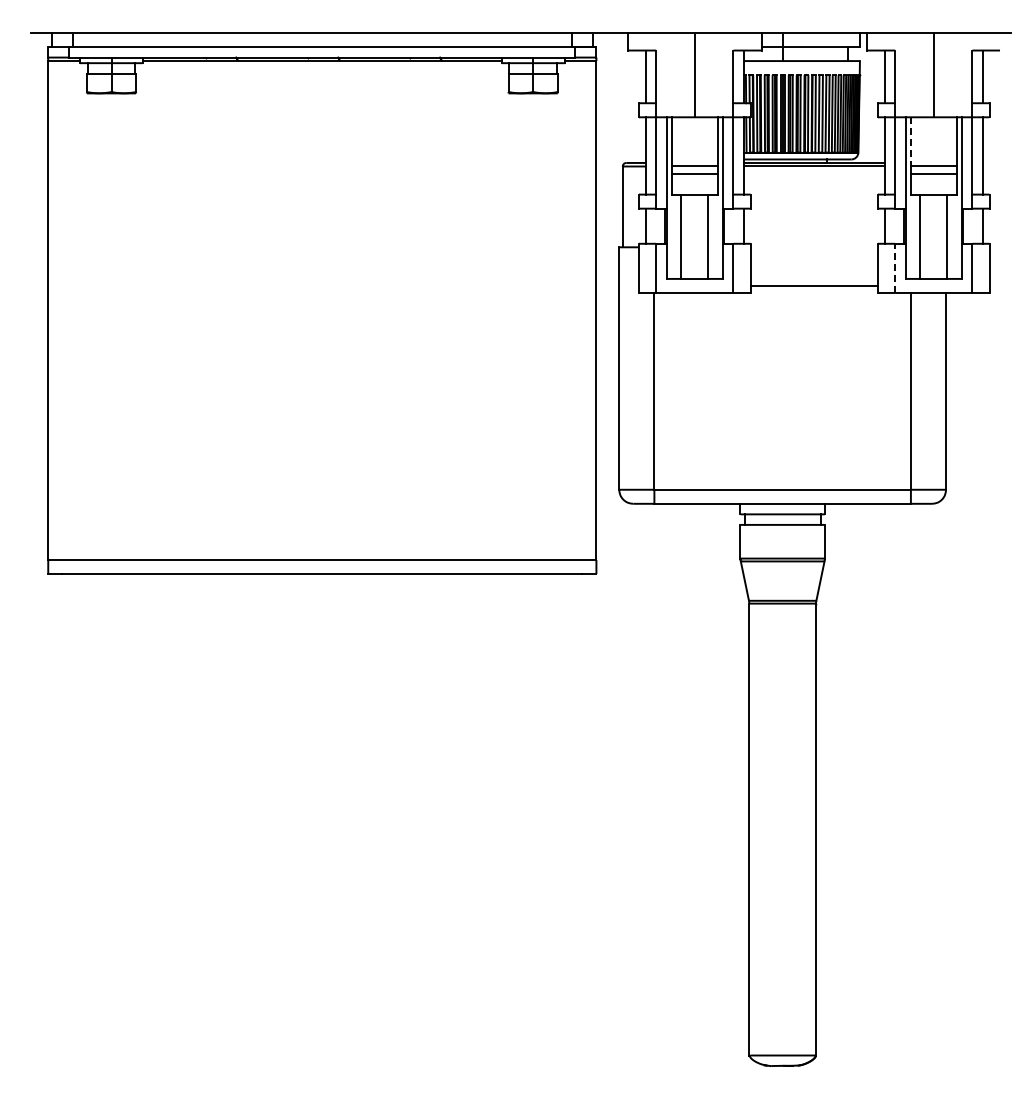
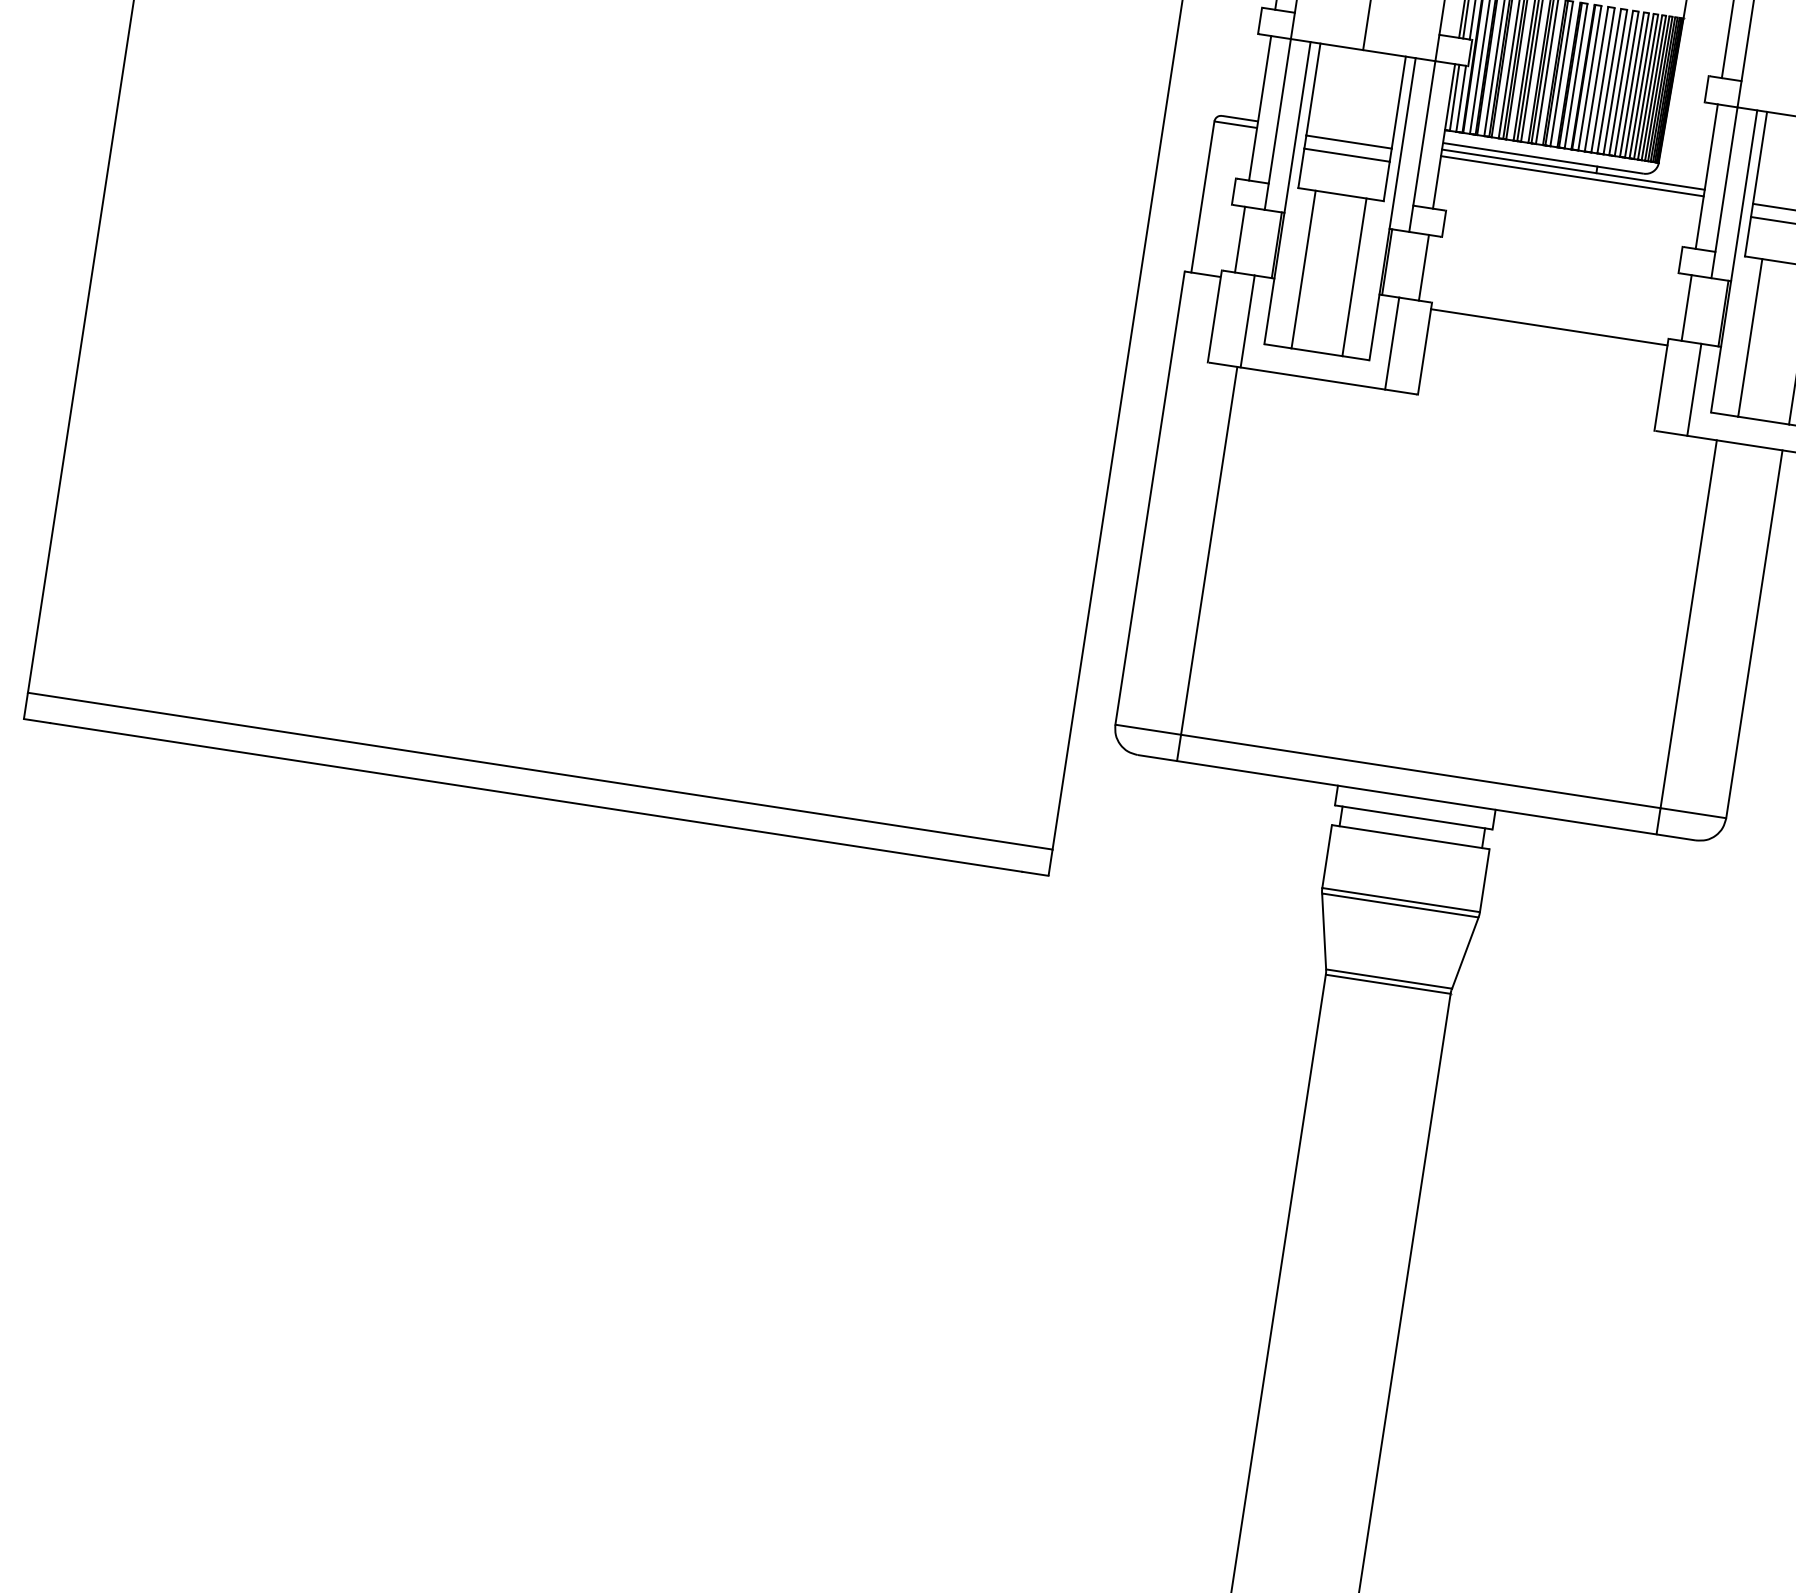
line: (910, 141) -> (1759, 157), dashed -> solid
line: (895, 268) -> (1695, 390), dashed -> solid
line: (814, 286) -> (1549, 327), moved

